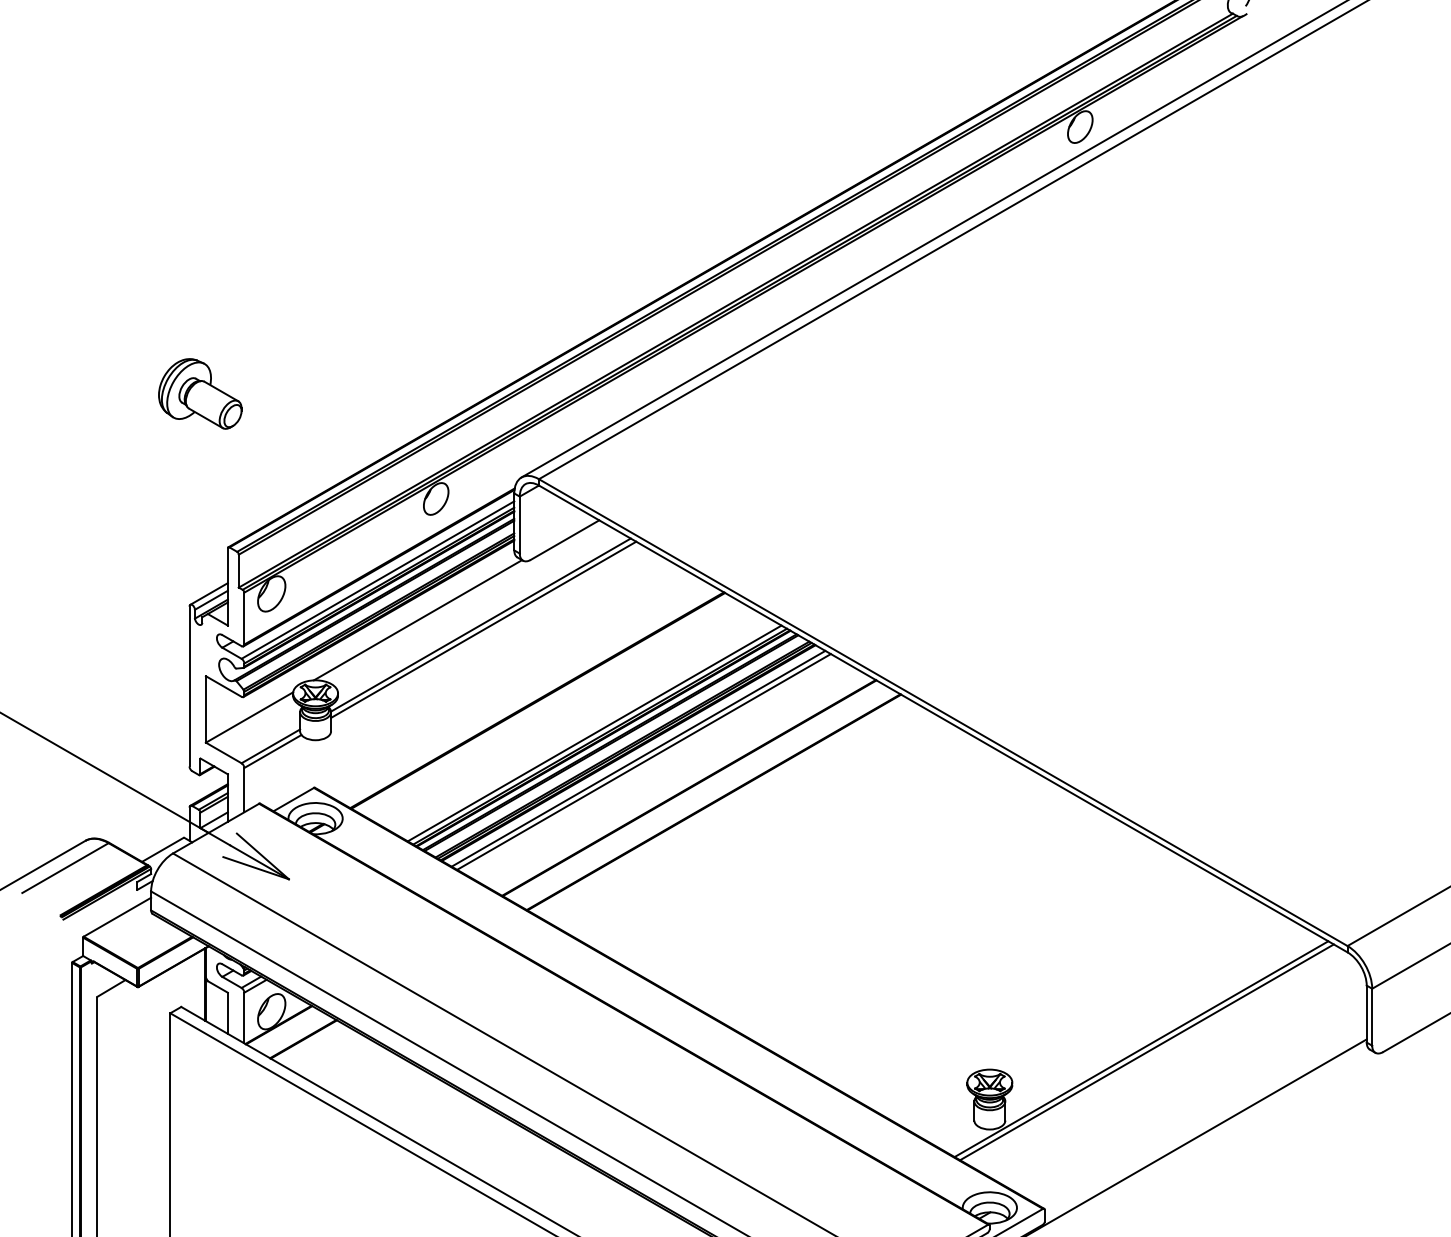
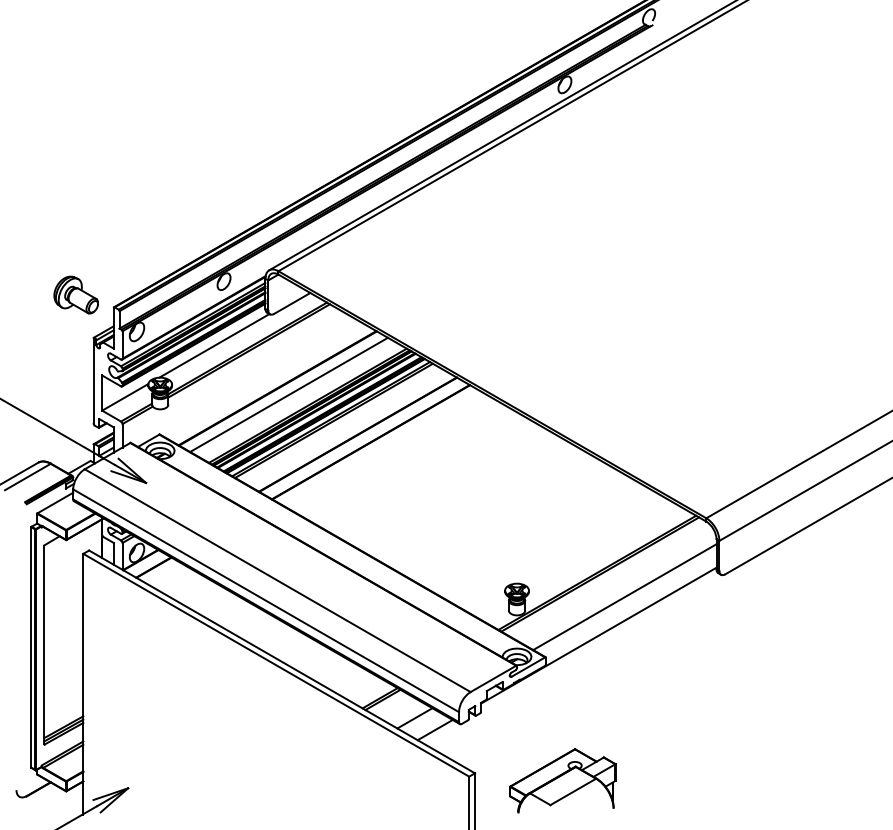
part: (198, 392) -> (75, 294), moved
line: (557, 712) -> (288, 394), added
line: (1192, 1095) -> (624, 597), added

